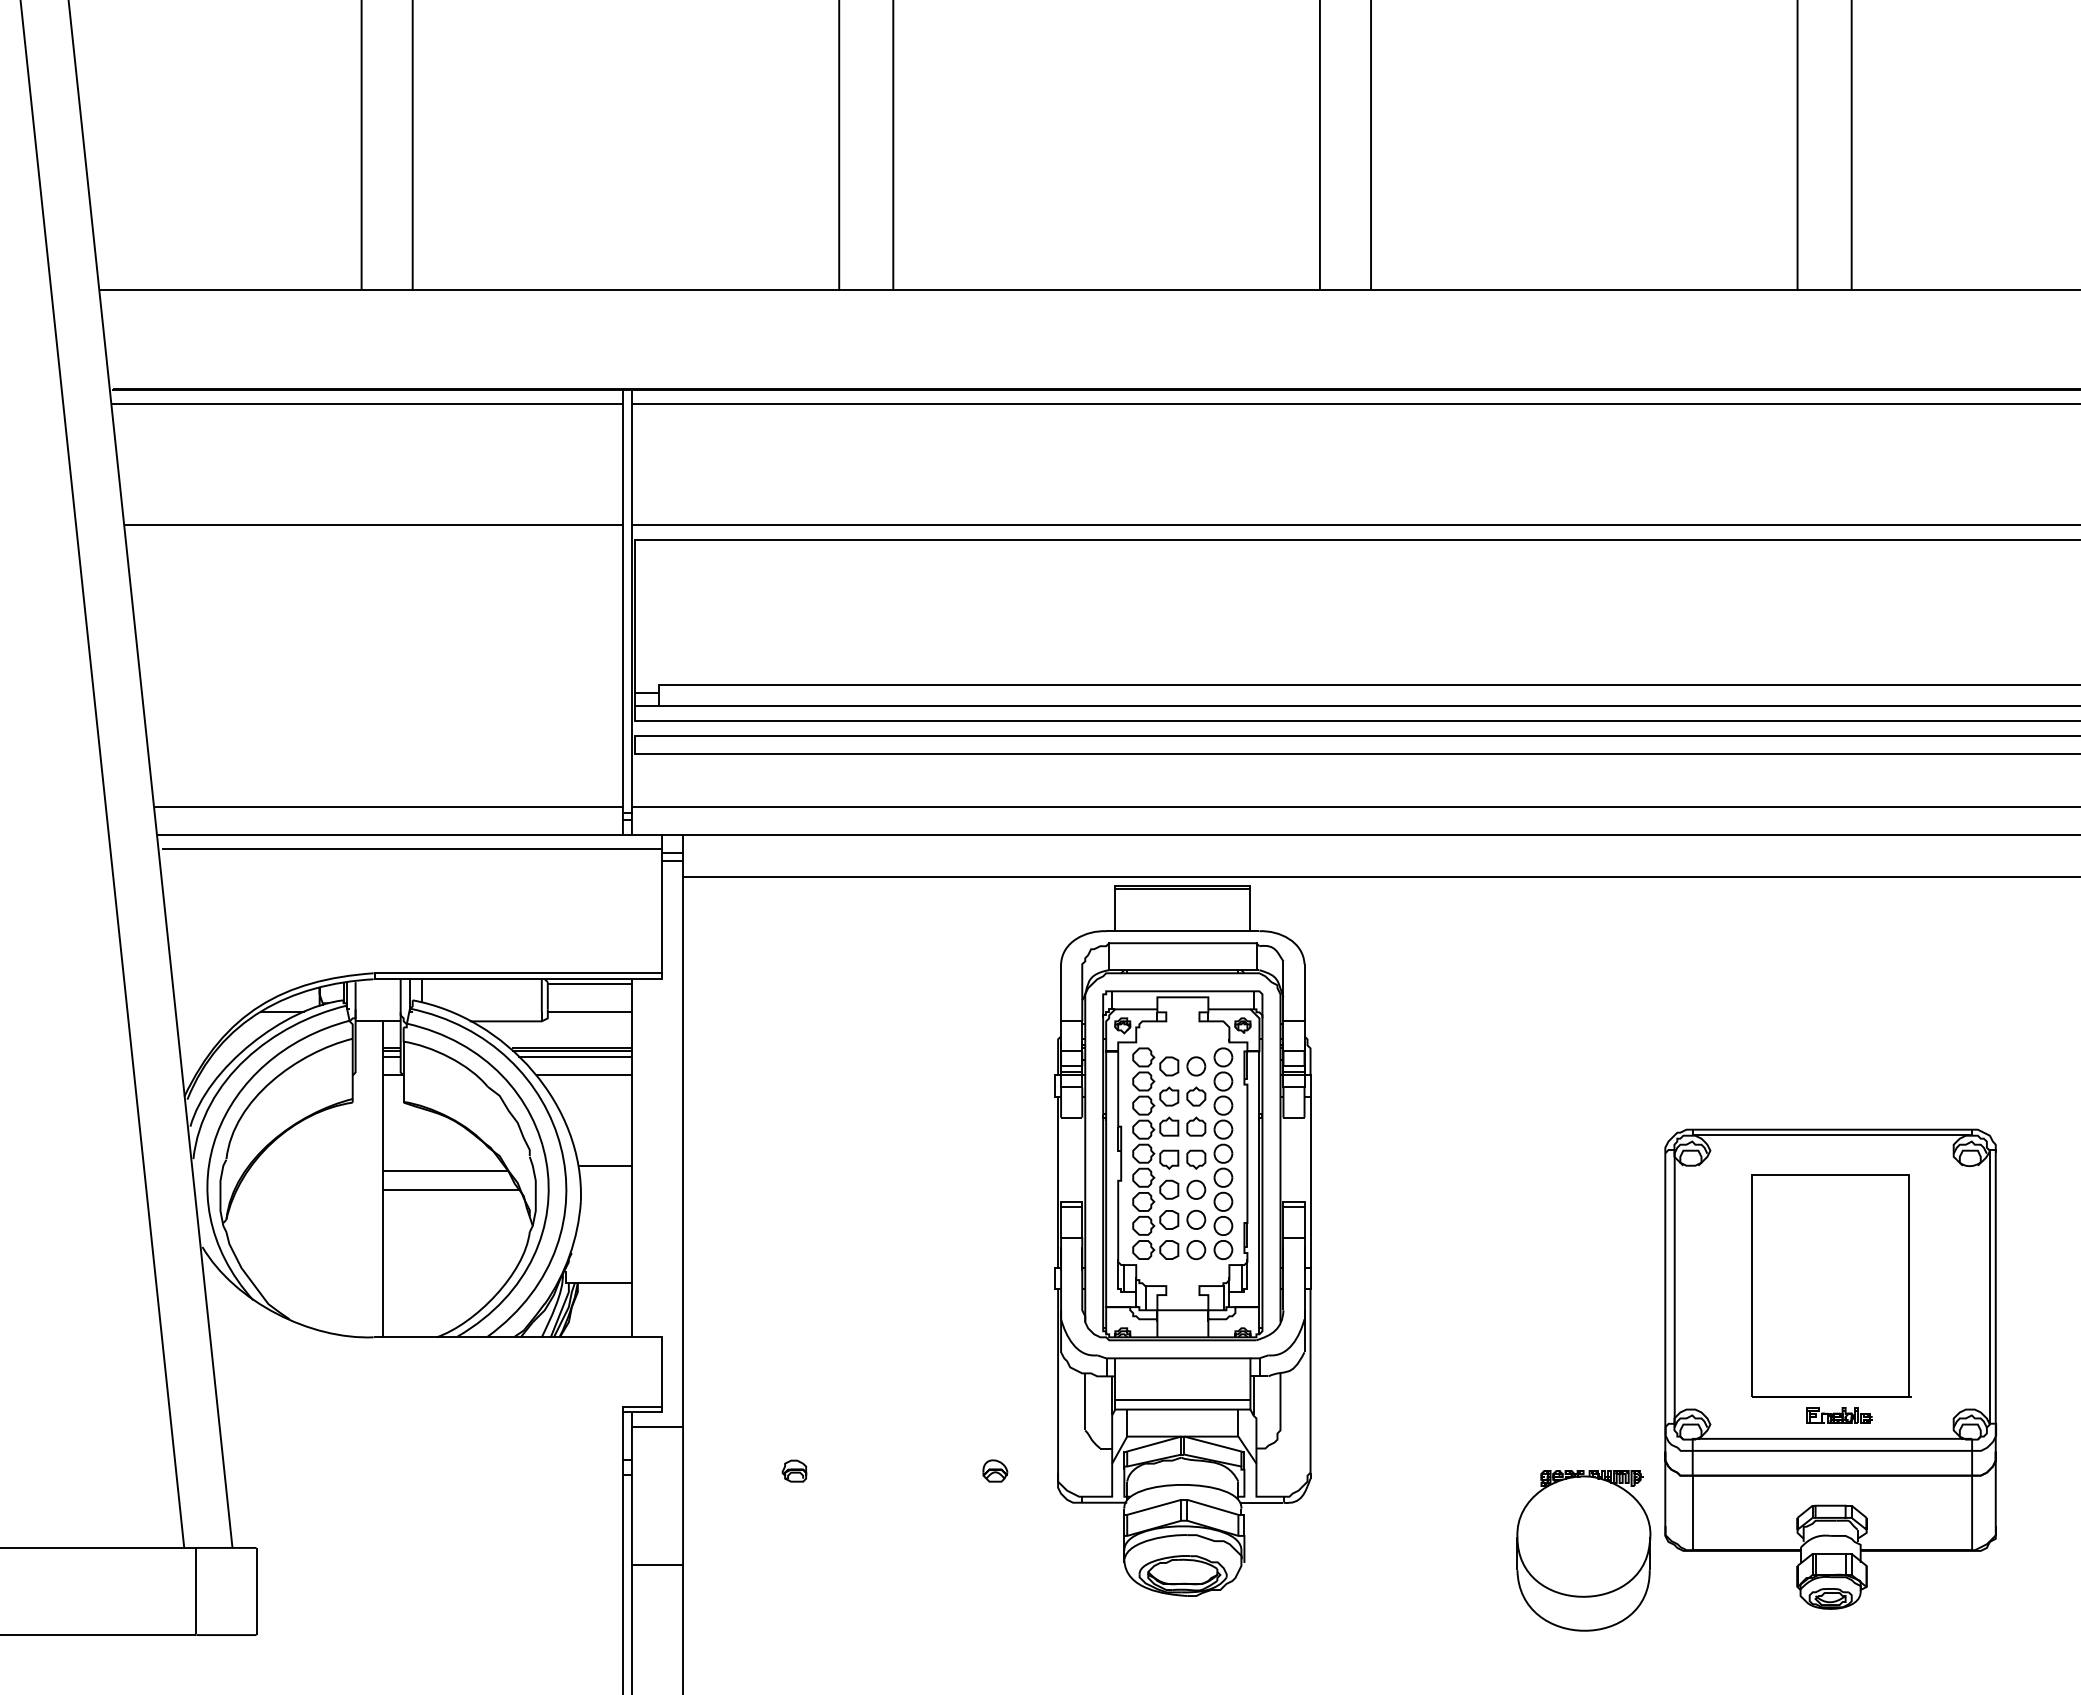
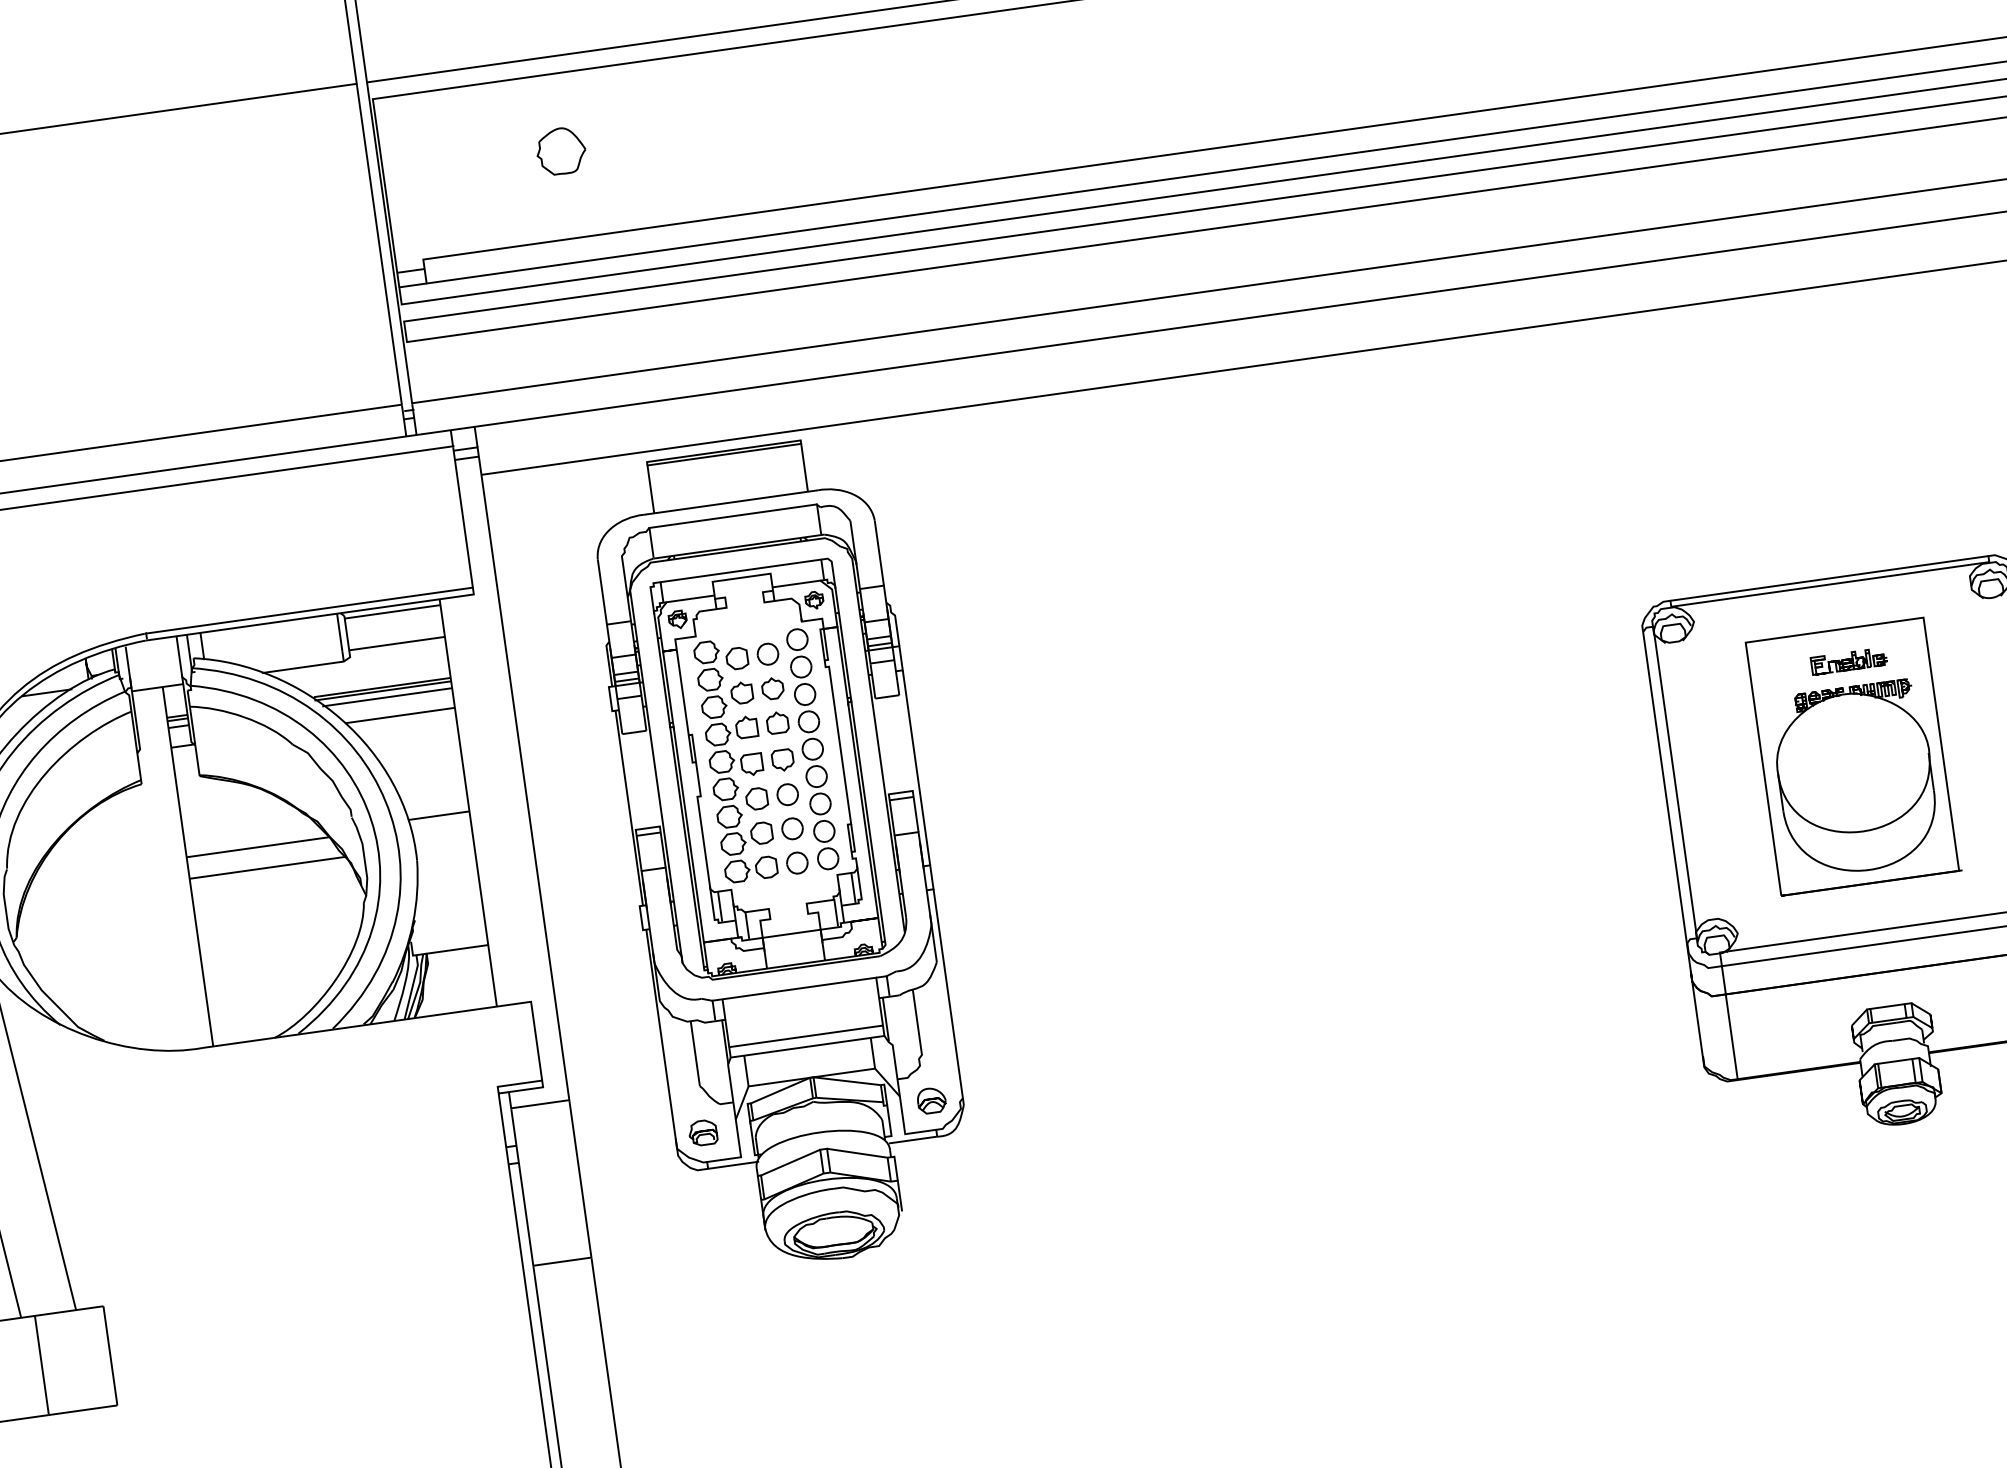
part: (790, 607) -> (560, 150), added
part: (1182, 1240) -> (780, 854), moved
part: (1839, 1415) -> (1849, 661), moved
part: (1583, 1550) -> (1855, 778), moved

